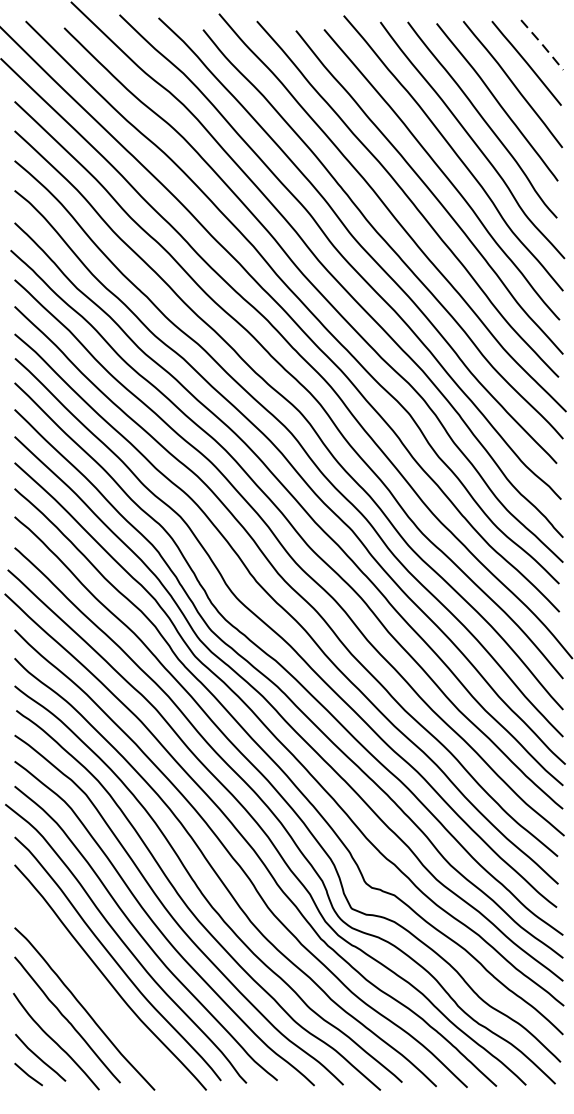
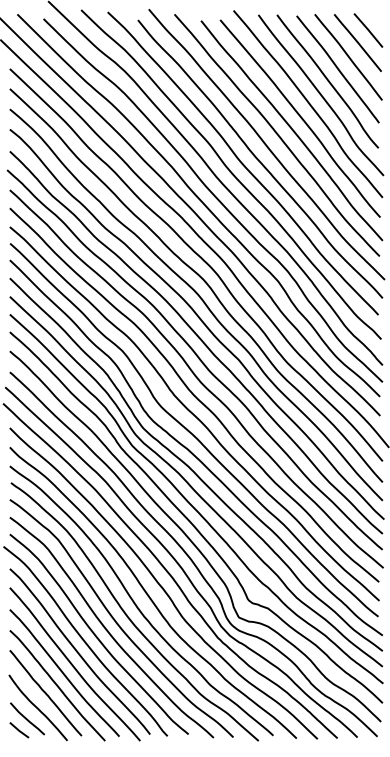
line: (542, 44) -> (368, 30), dashed -> solid
curve: (93, 989) -> (63, 672), added

